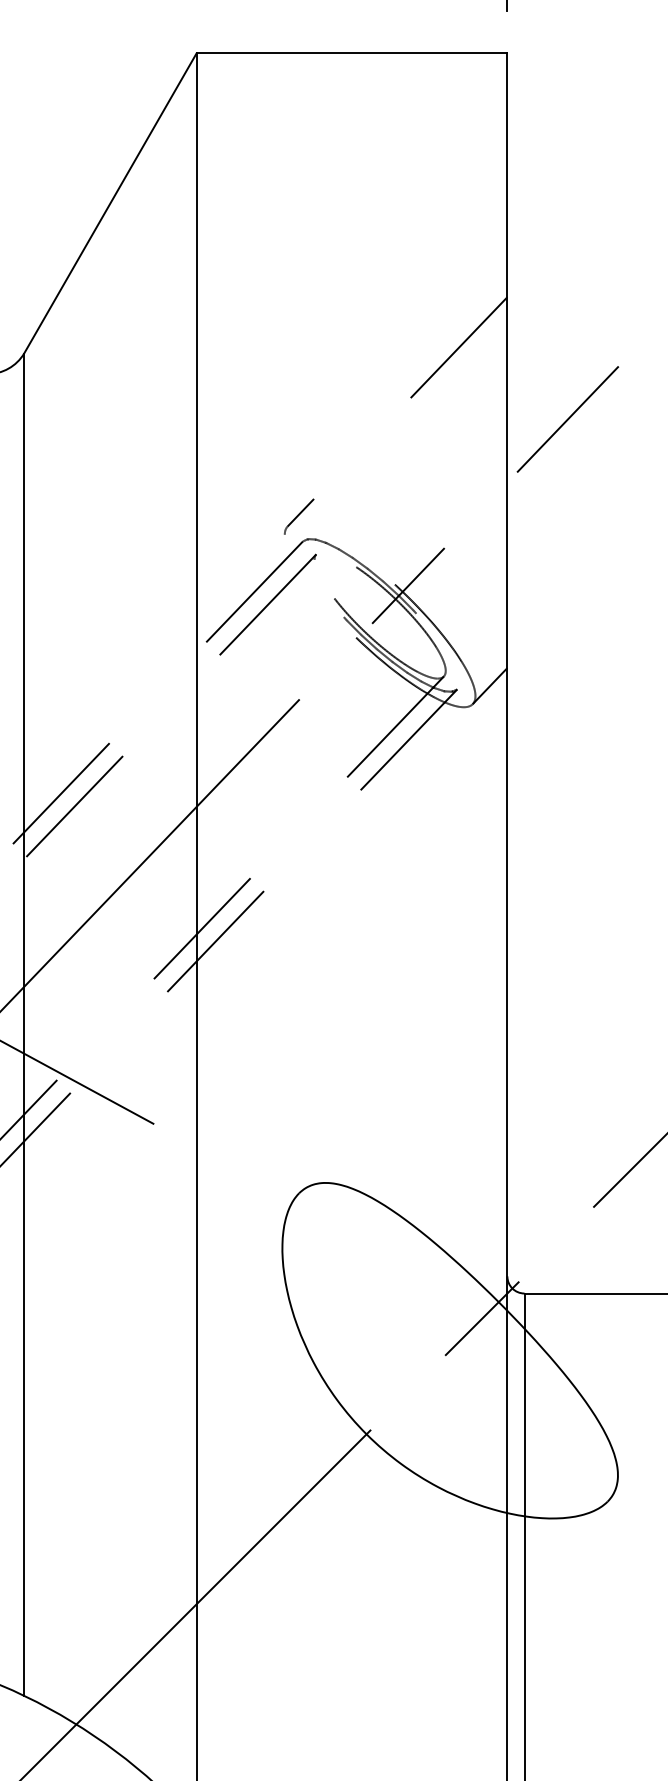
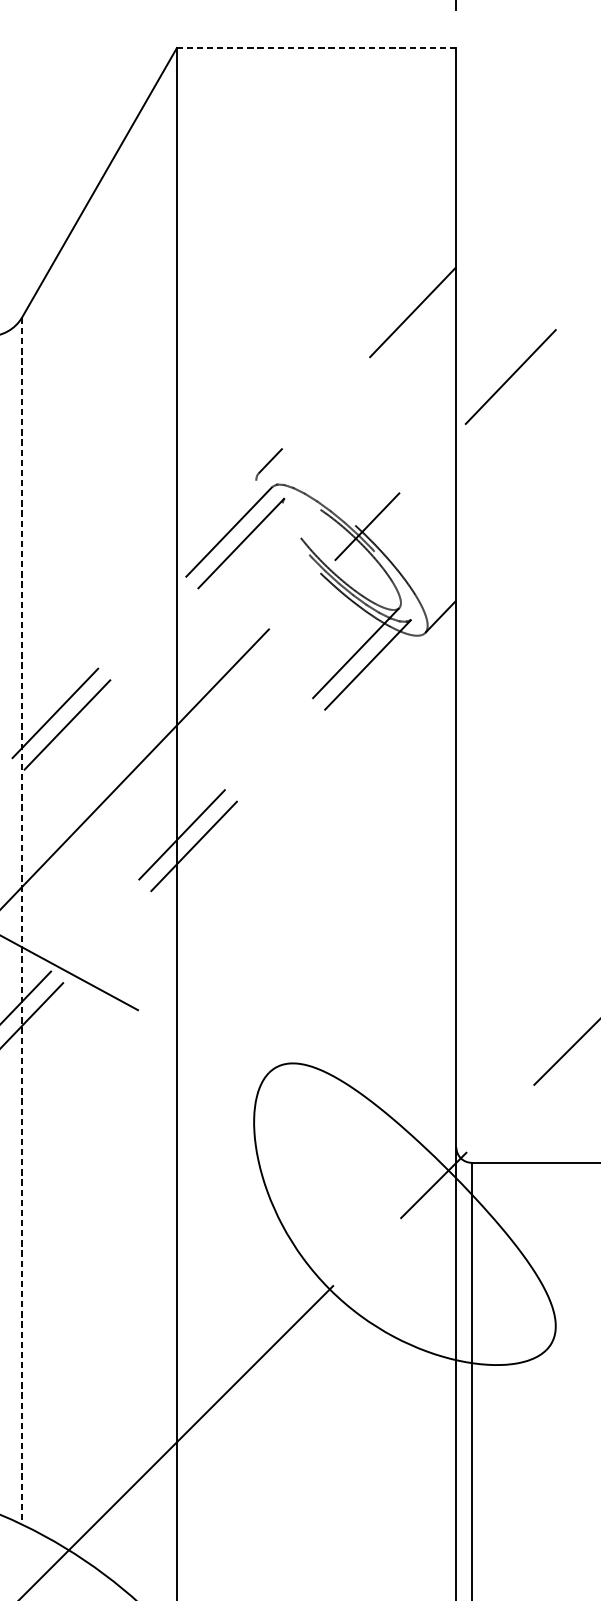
line: (351, 53) -> (316, 48), solid -> dashed
line: (24, 1025) -> (22, 921), solid -> dashed

